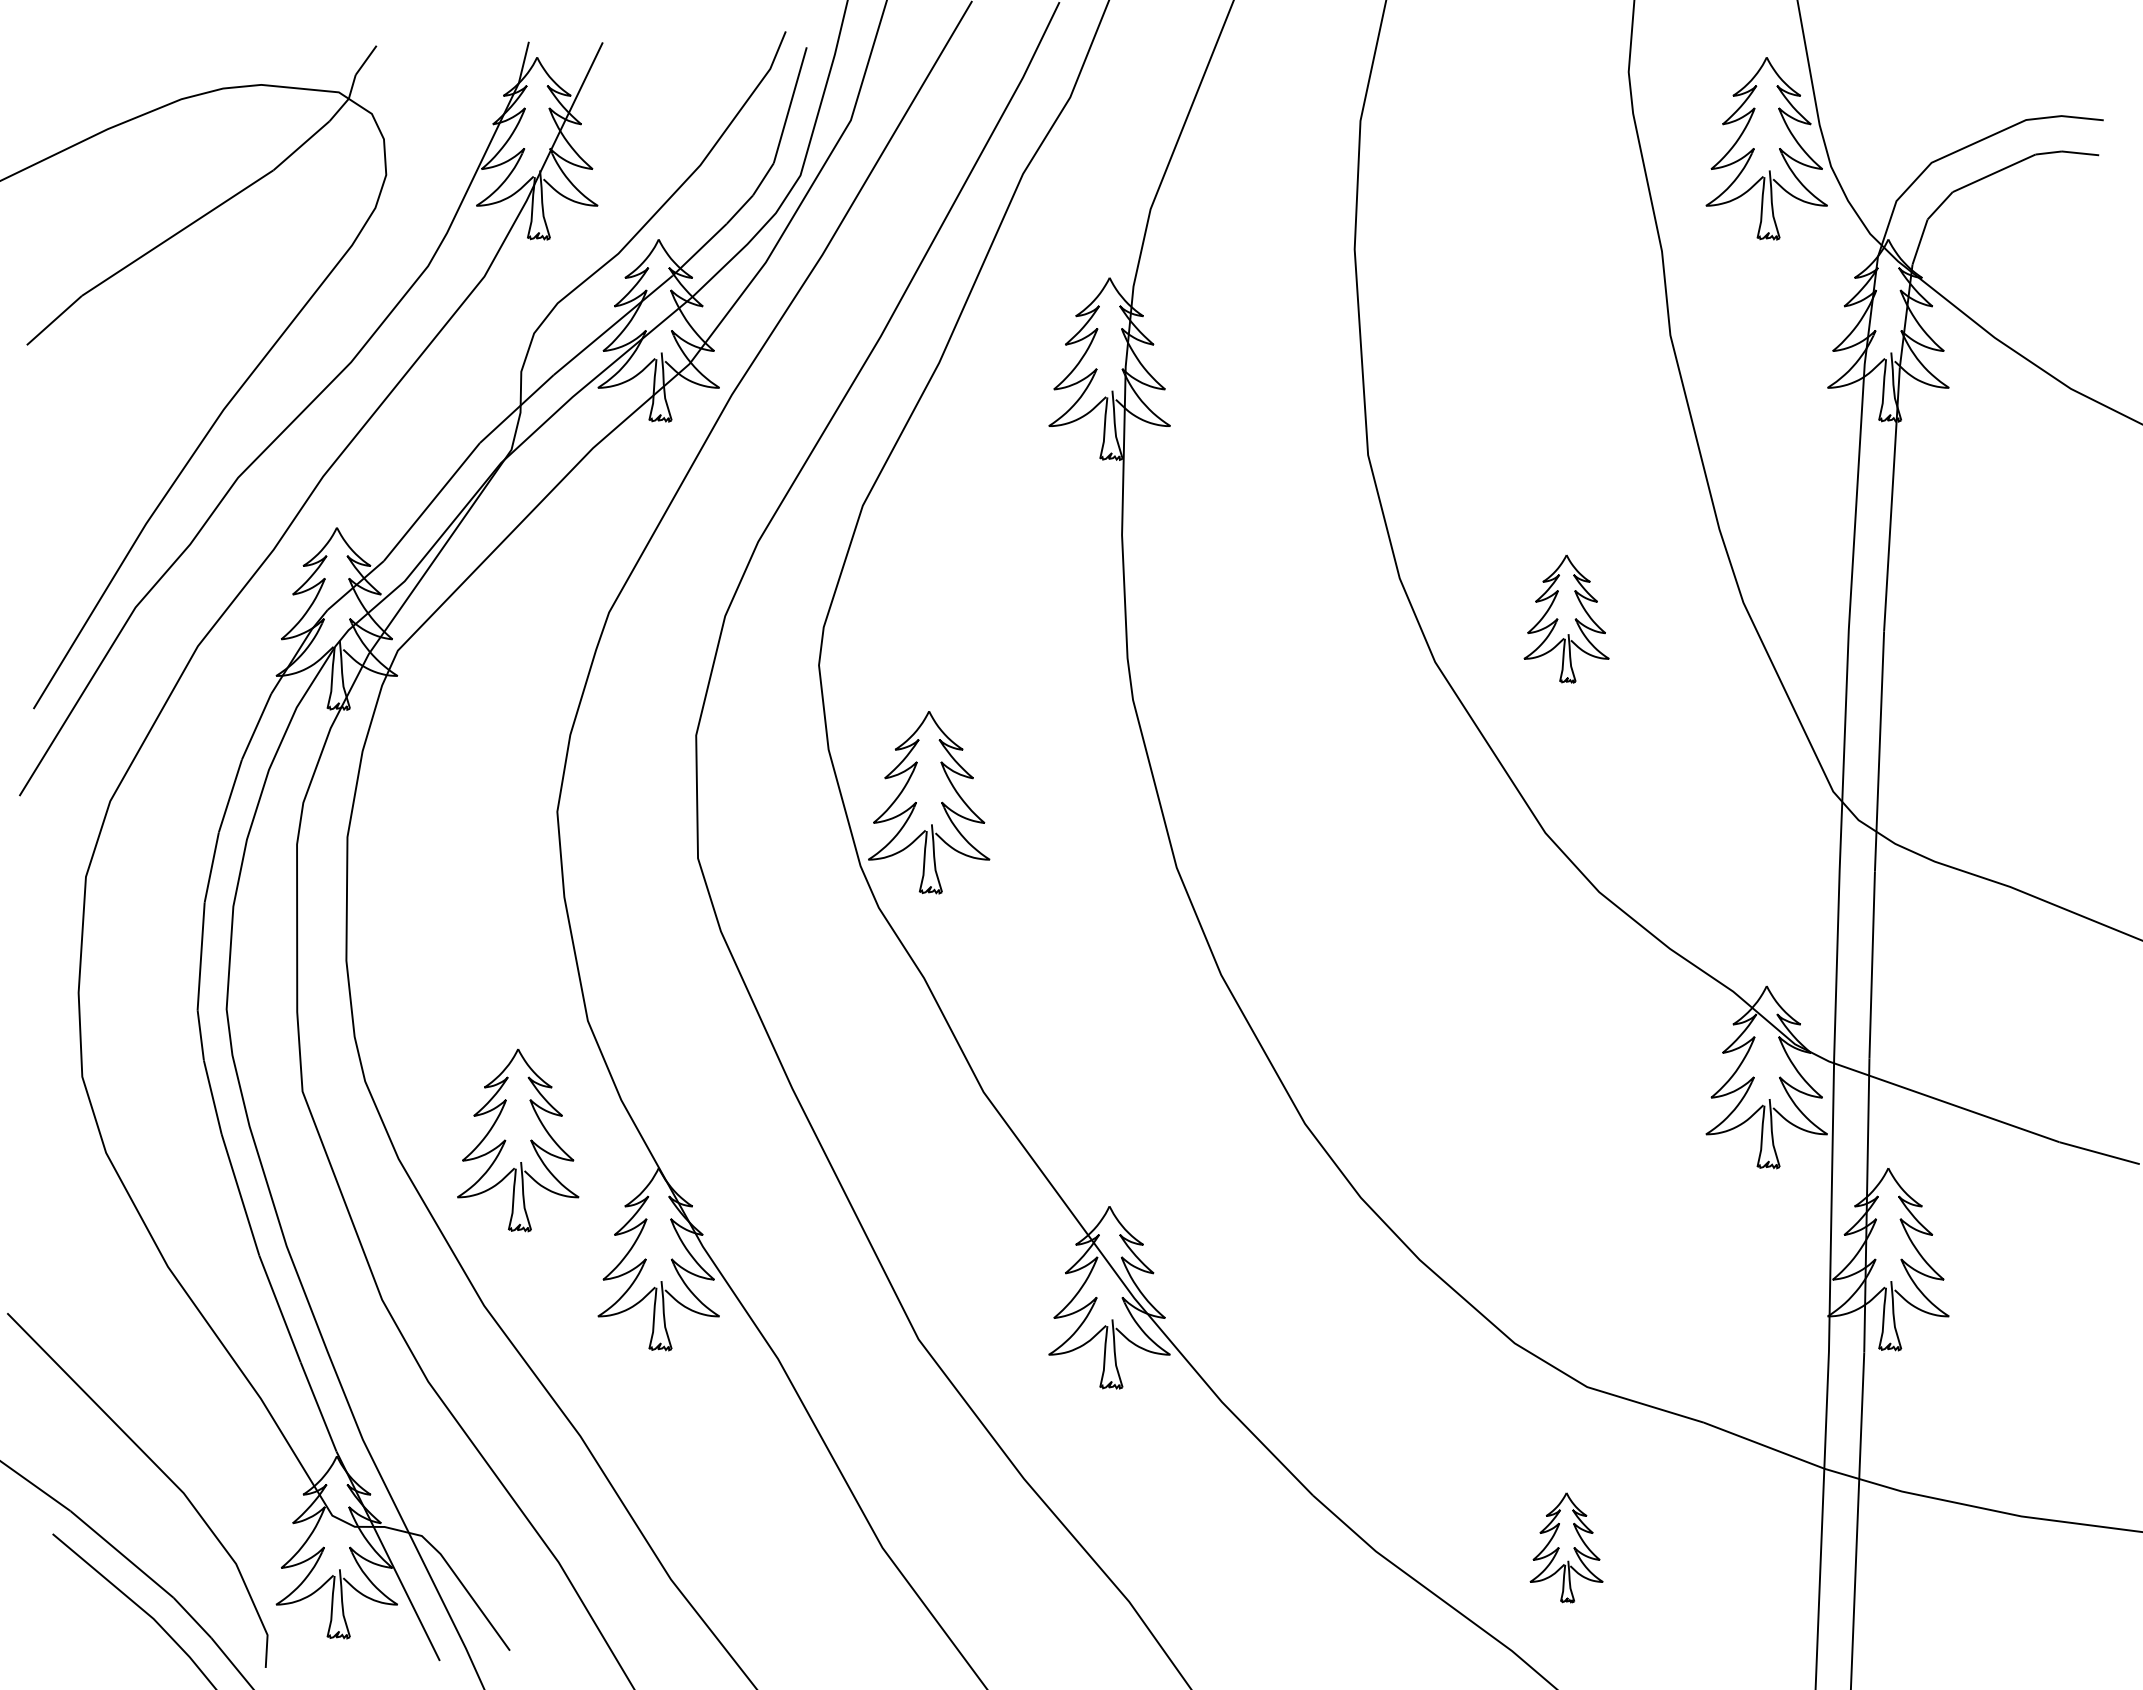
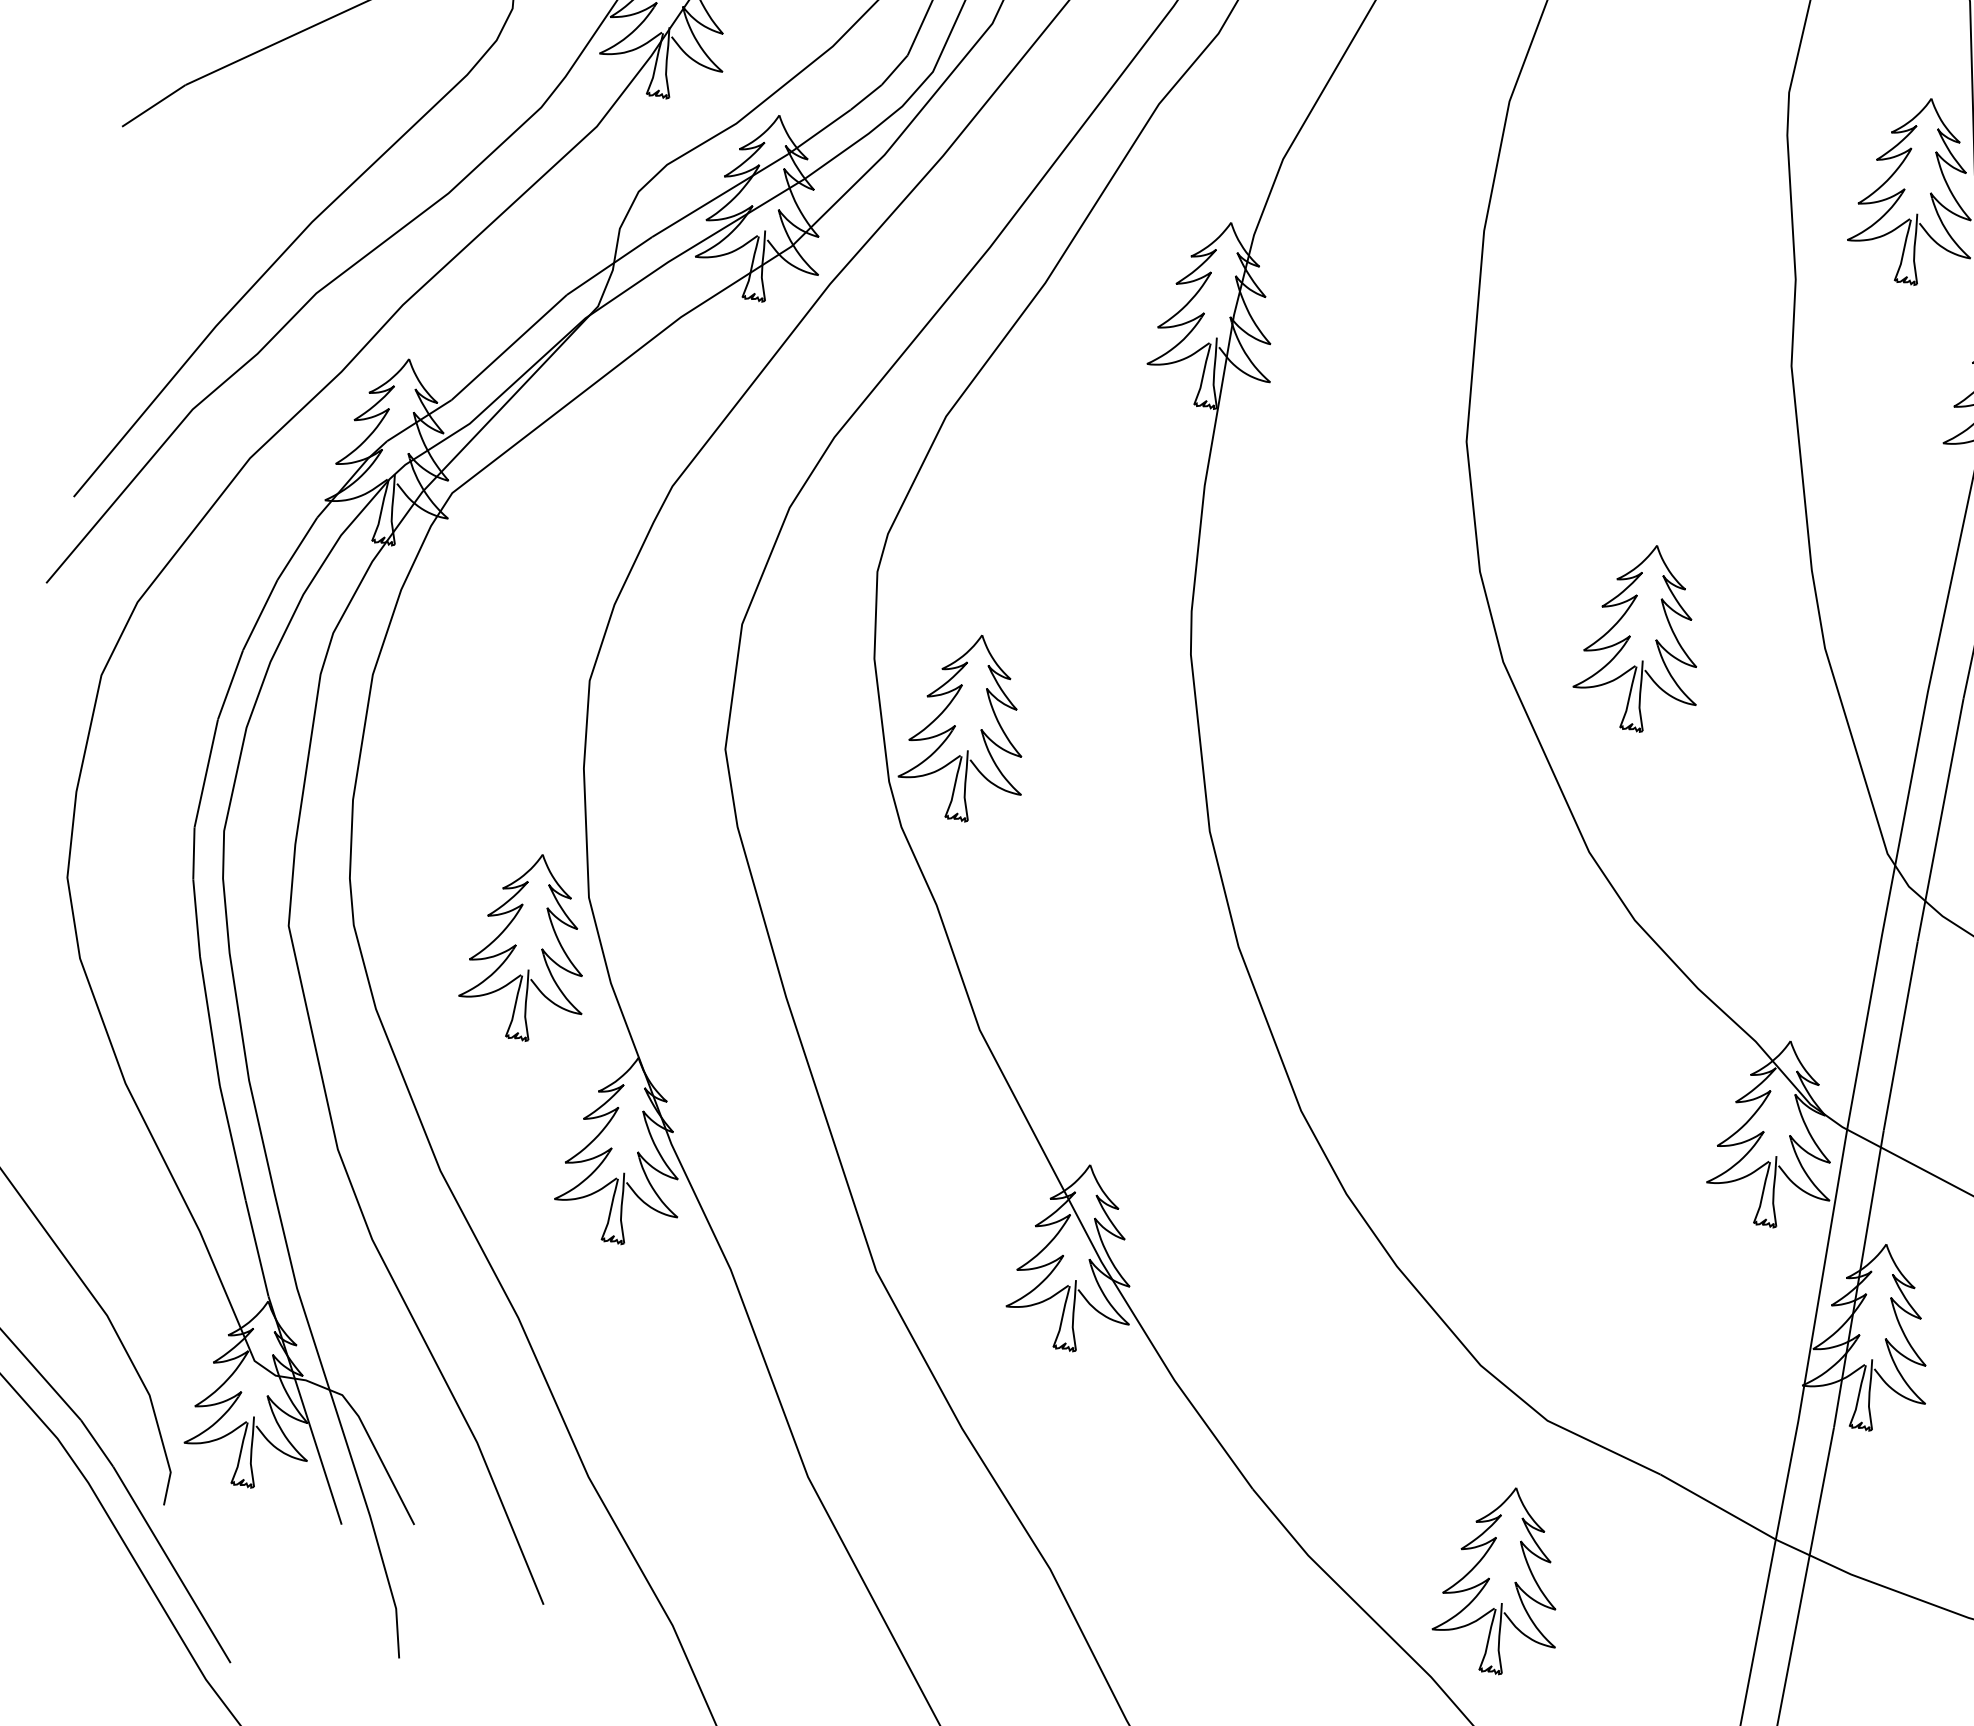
part: (1566, 618) -> (1643, 637), size x1.43
part: (506, 1140) -> (517, 945), moved
part: (1566, 1547) -> (1502, 1580), size x1.67

